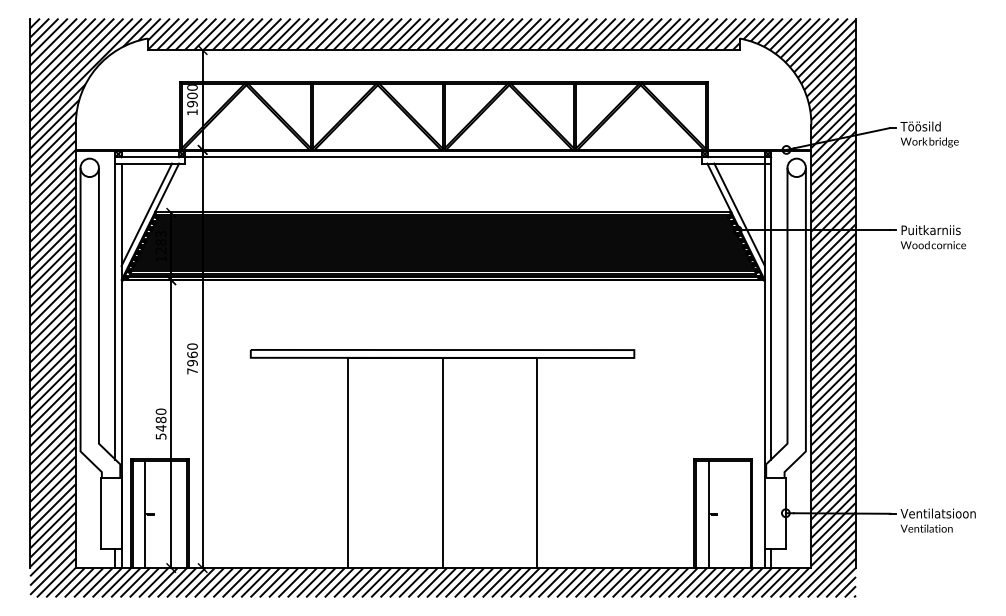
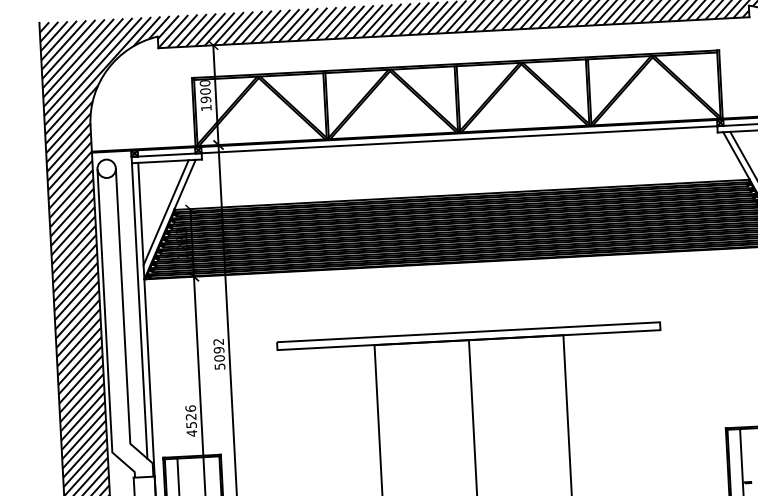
text: (192, 358) -> (219, 353), 7960 -> 5092
text: (160, 423) -> (190, 420), 5480 -> 4526

